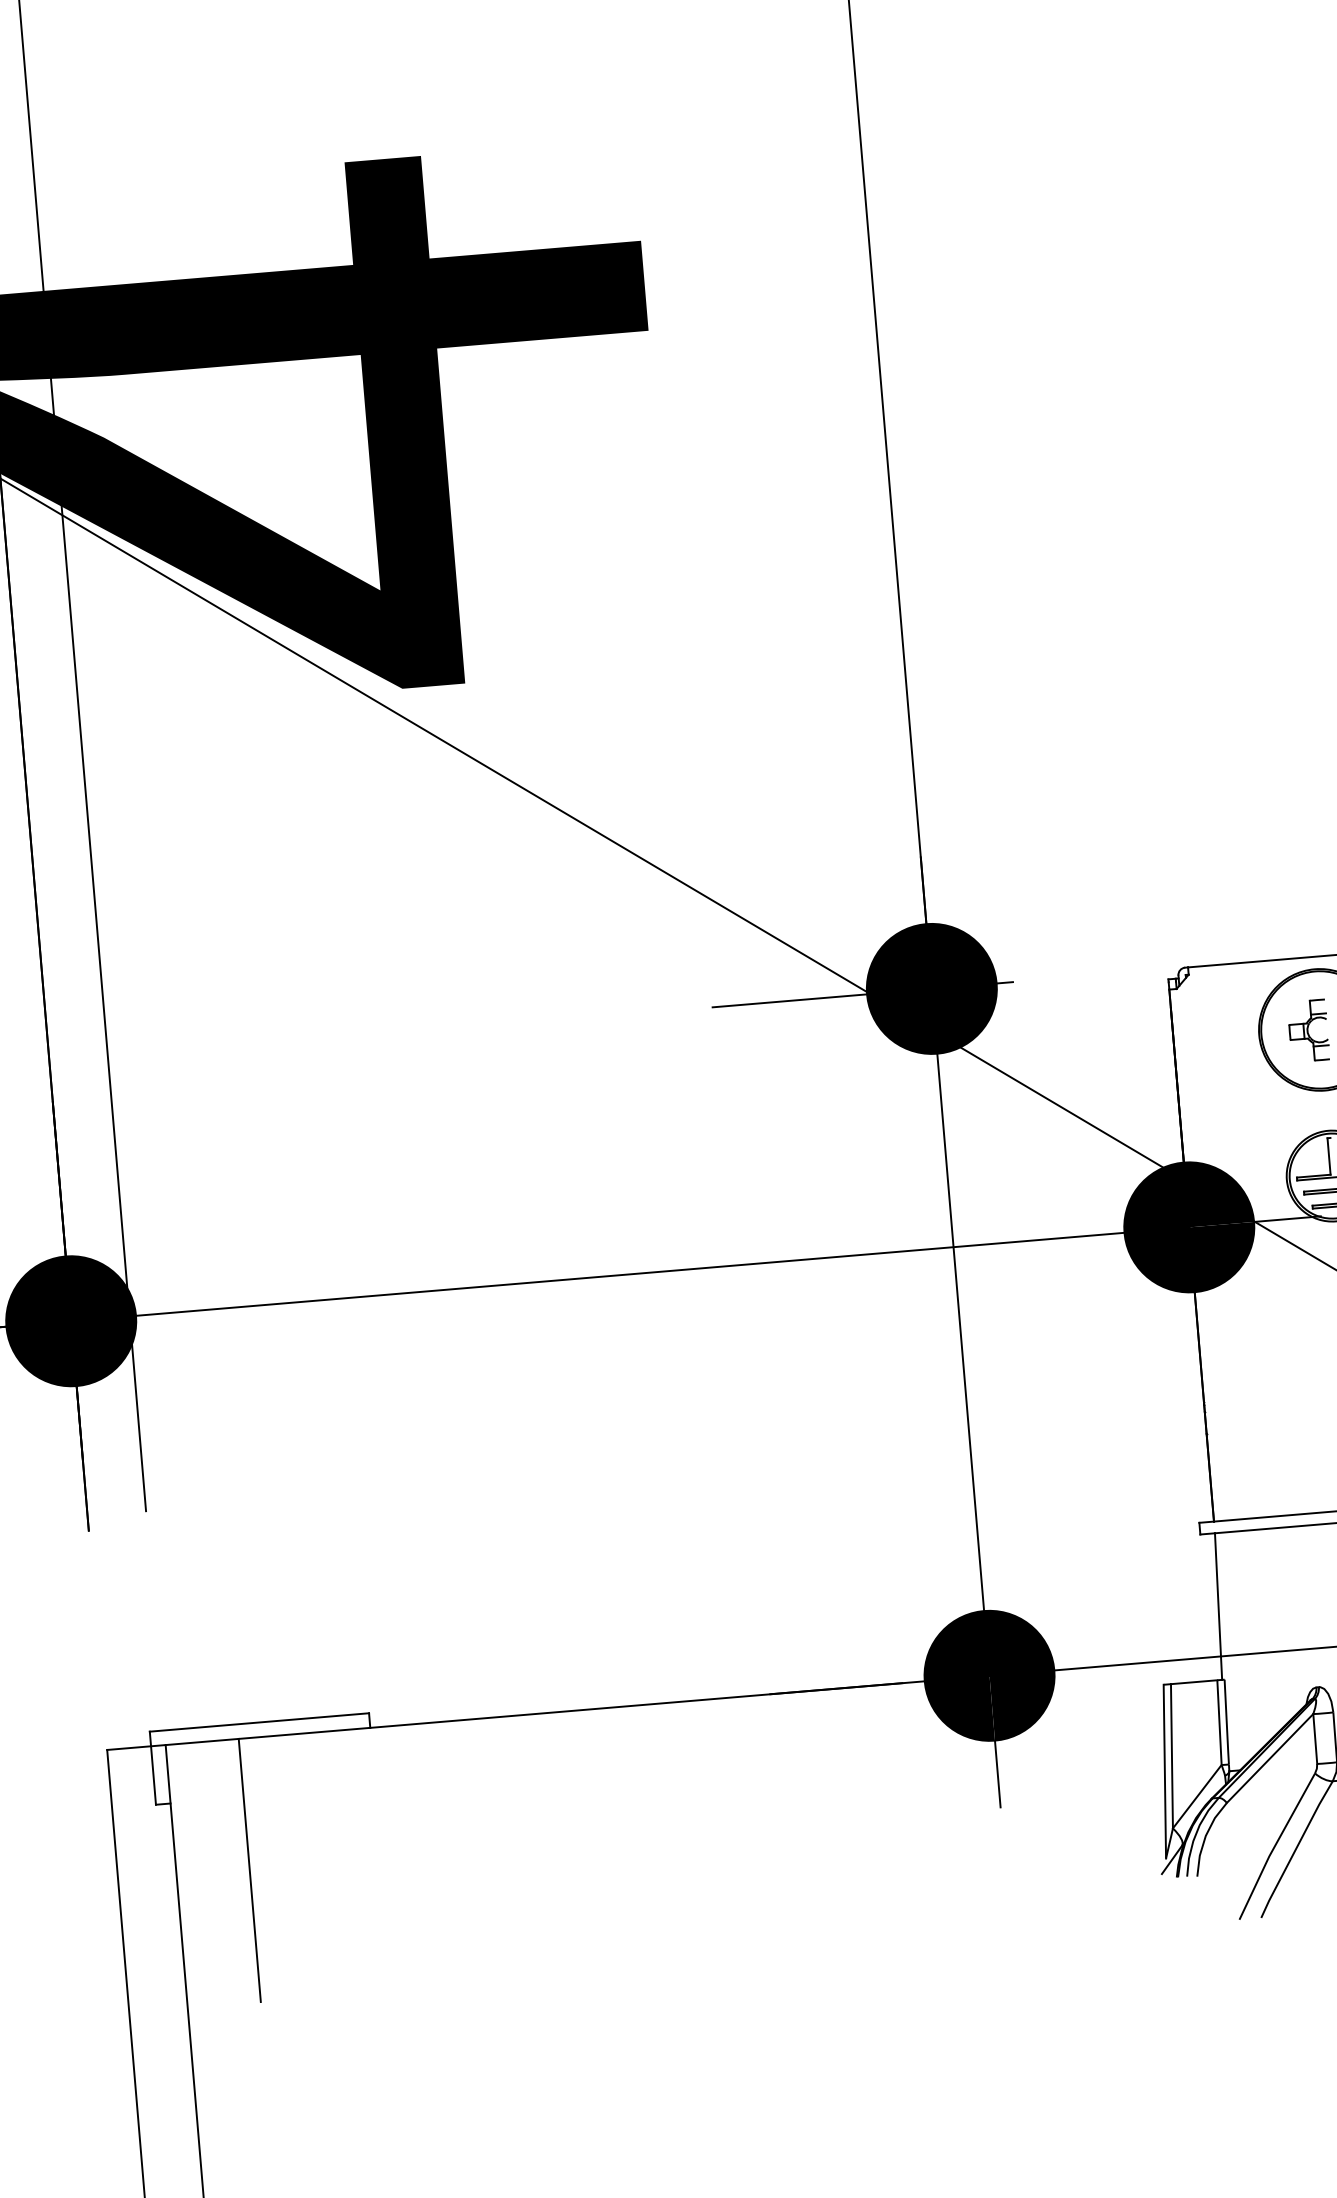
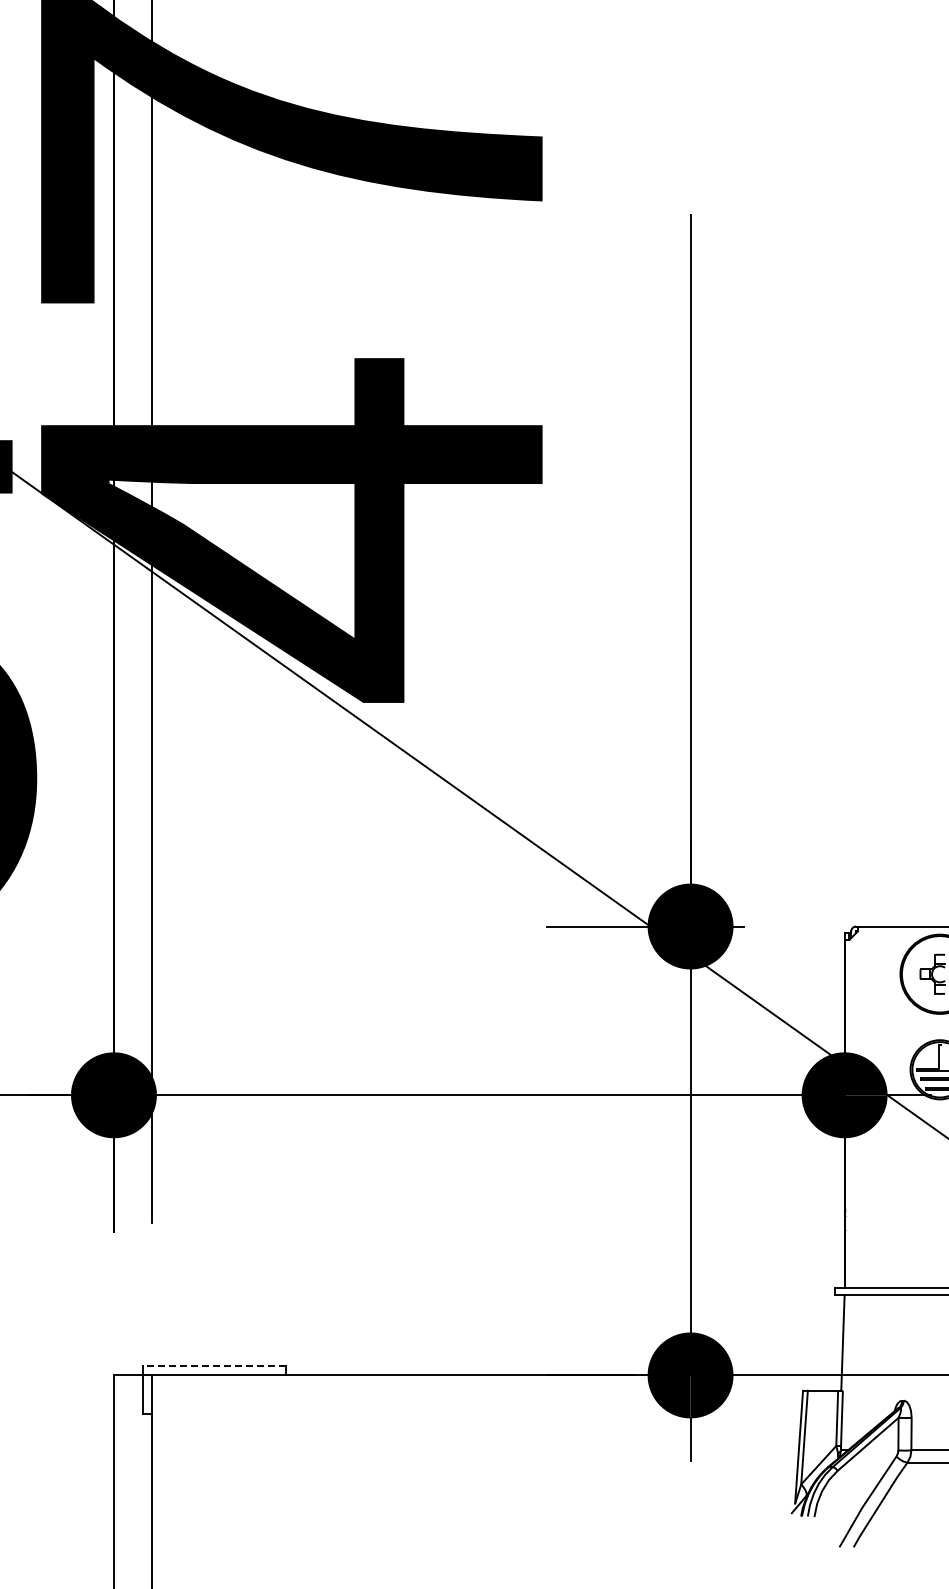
line: (259, 1721) -> (214, 1365), solid -> dashed
line: (249, 1870) -> (199, 1461), removed

